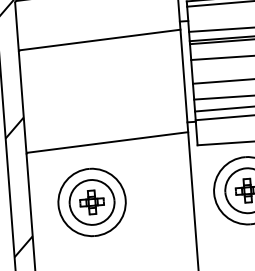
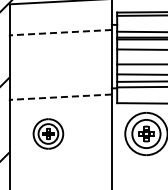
line: (100, 39) -> (61, 32), solid -> dashed
line: (108, 142) -> (61, 97), solid -> dashed
part: (92, 201) -> (48, 133), size x0.7

